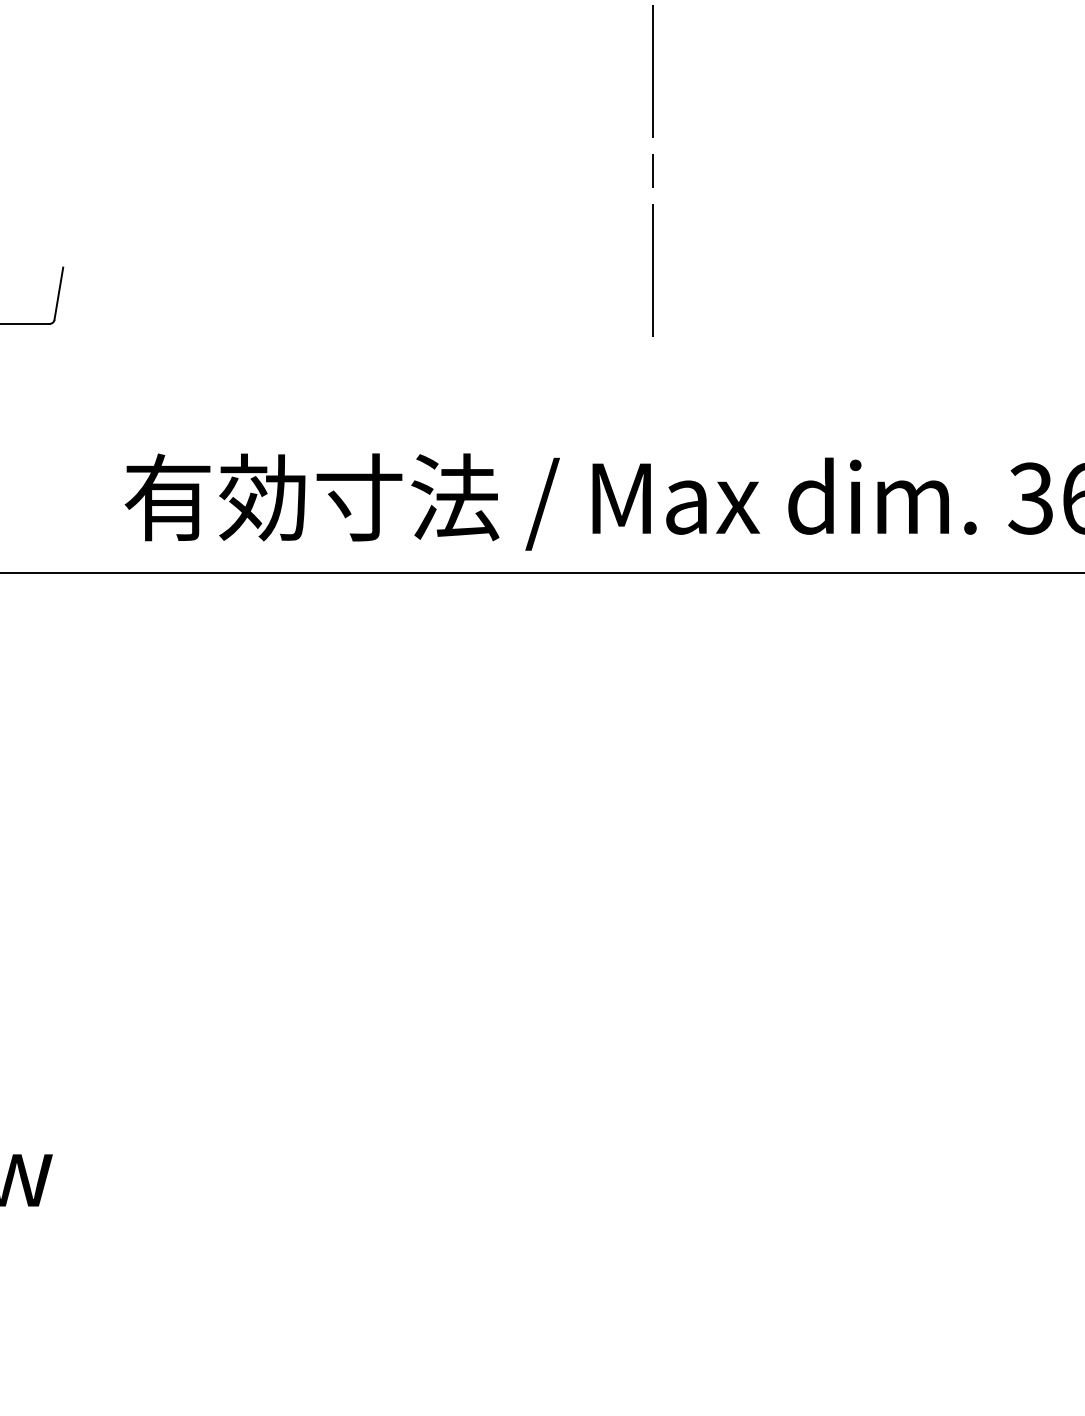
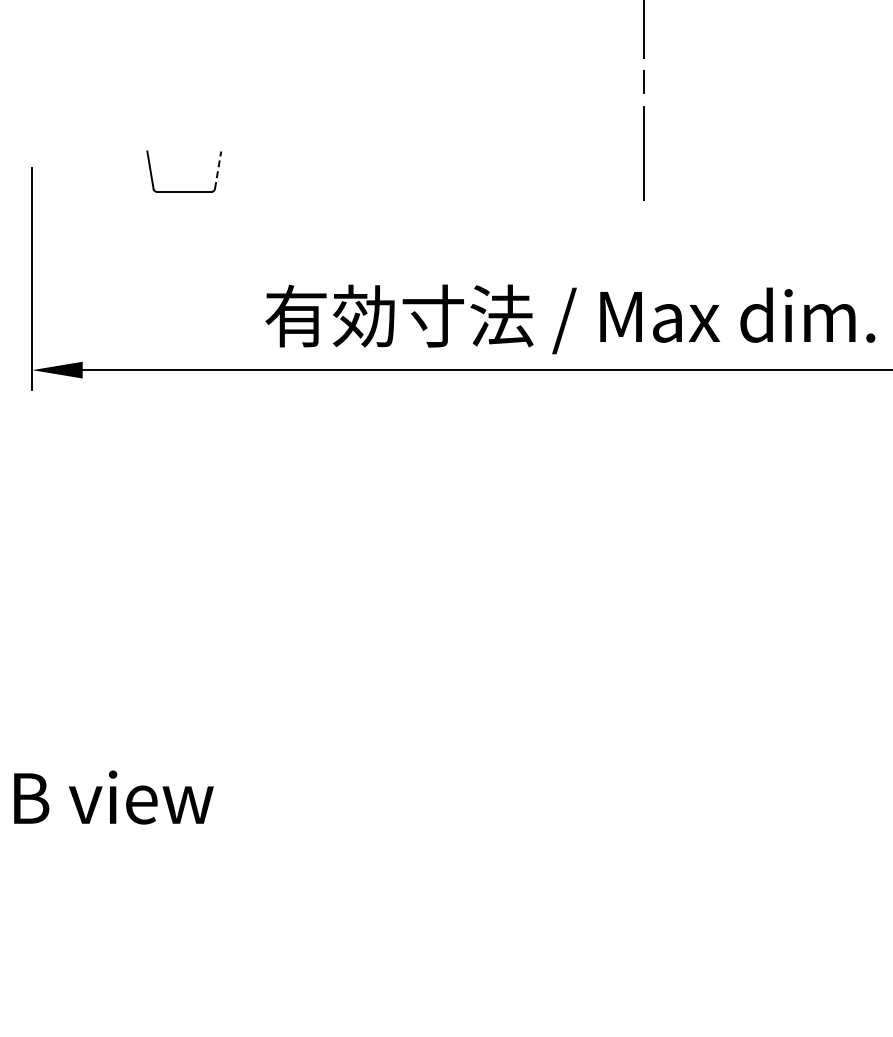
line: (59, 292) -> (218, 169), solid -> dashed

